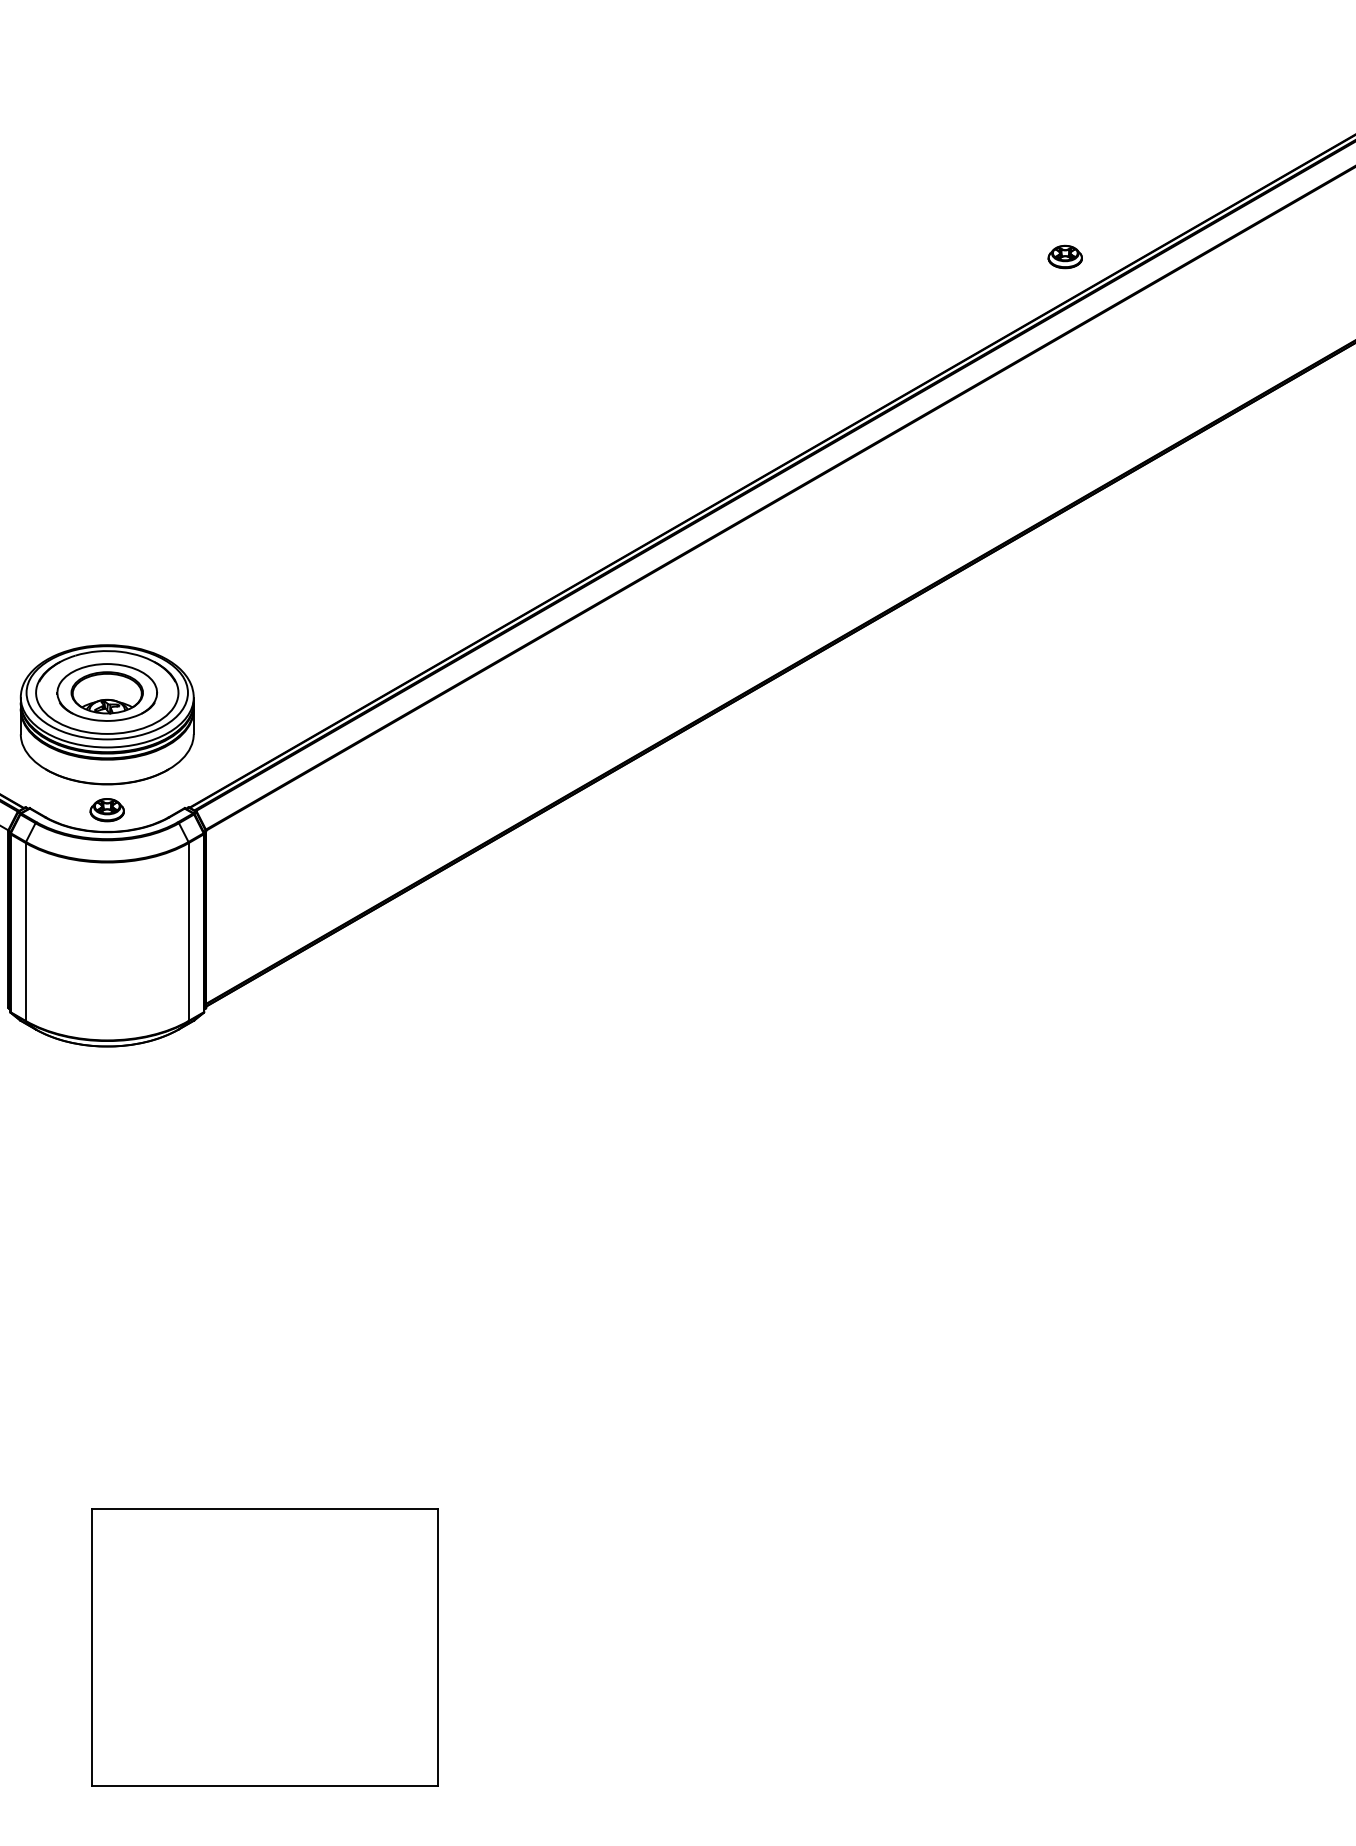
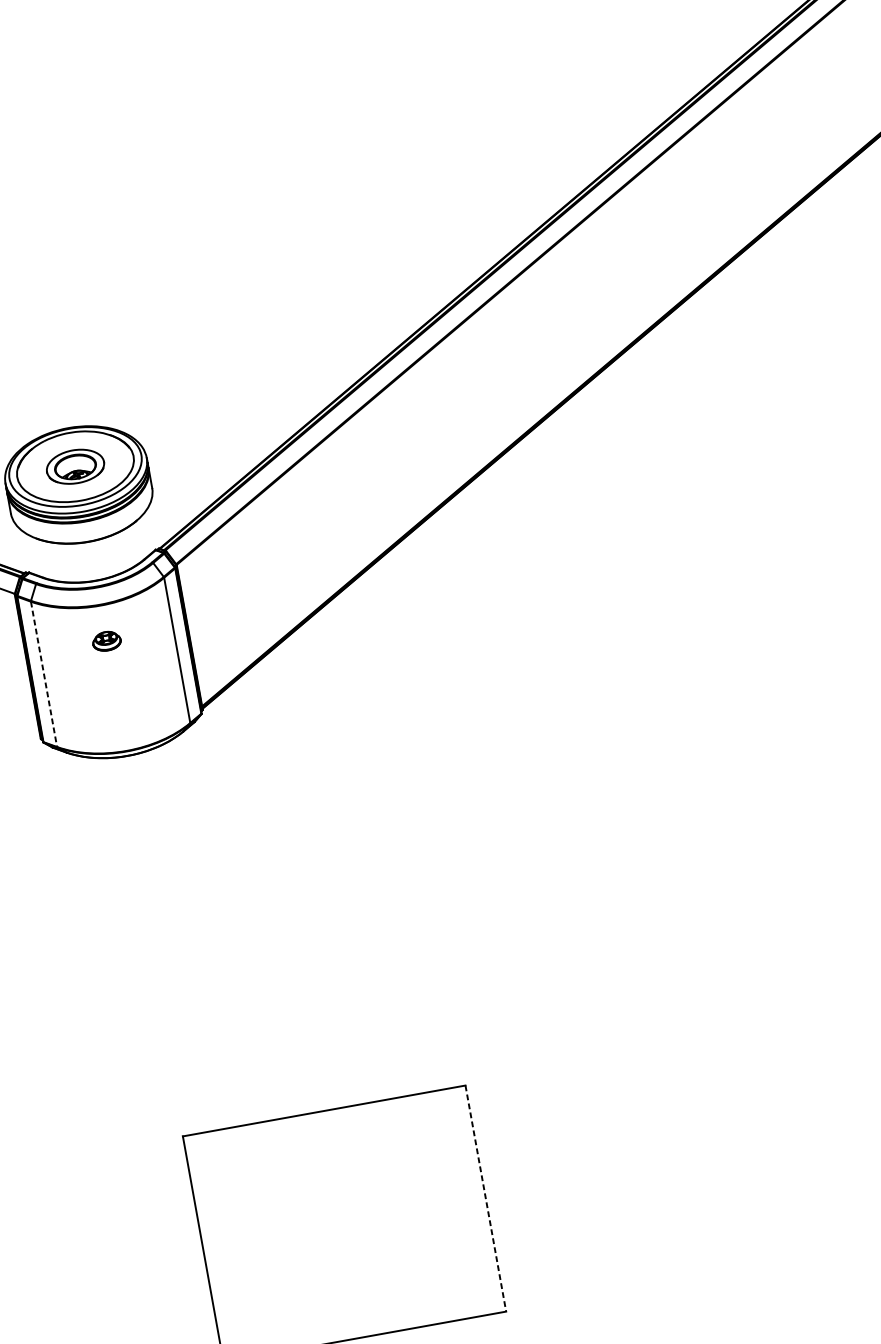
part: (107, 692) -> (75, 466), size x0.7
part: (106, 810) -> (106, 641), moved
line: (25, 931) -> (43, 674), solid -> dashed
line: (437, 1648) -> (485, 1199), solid -> dashed

